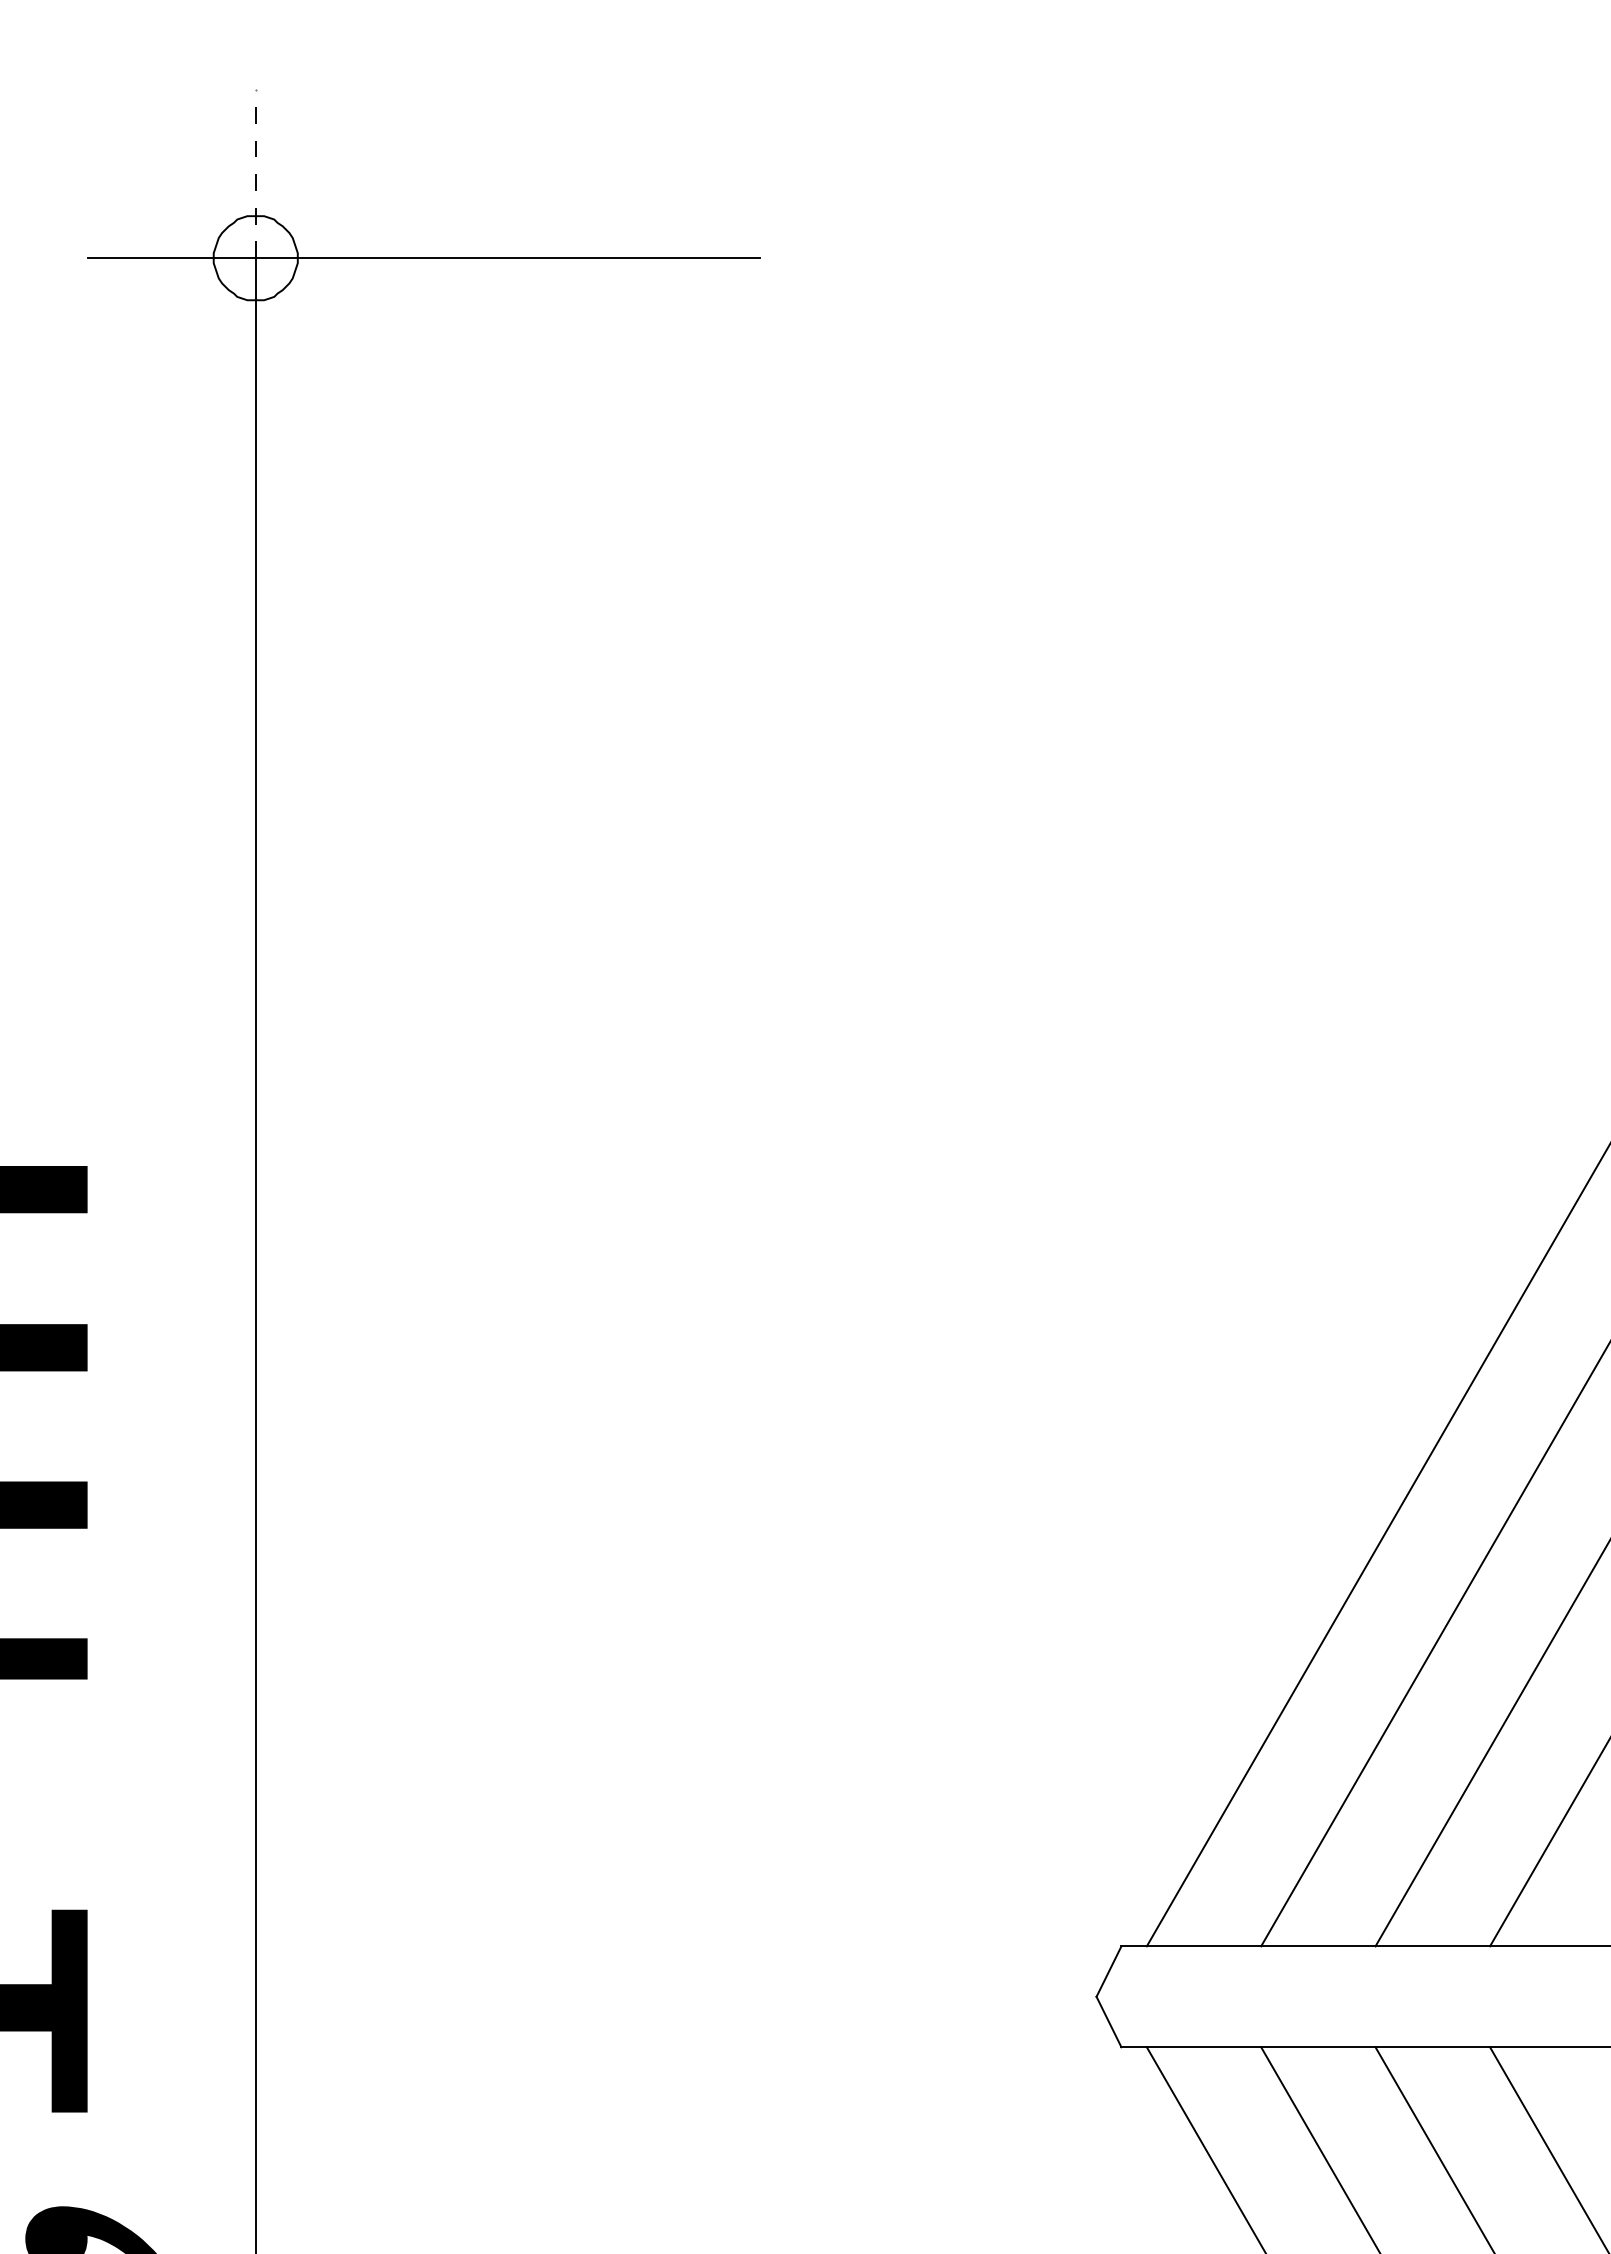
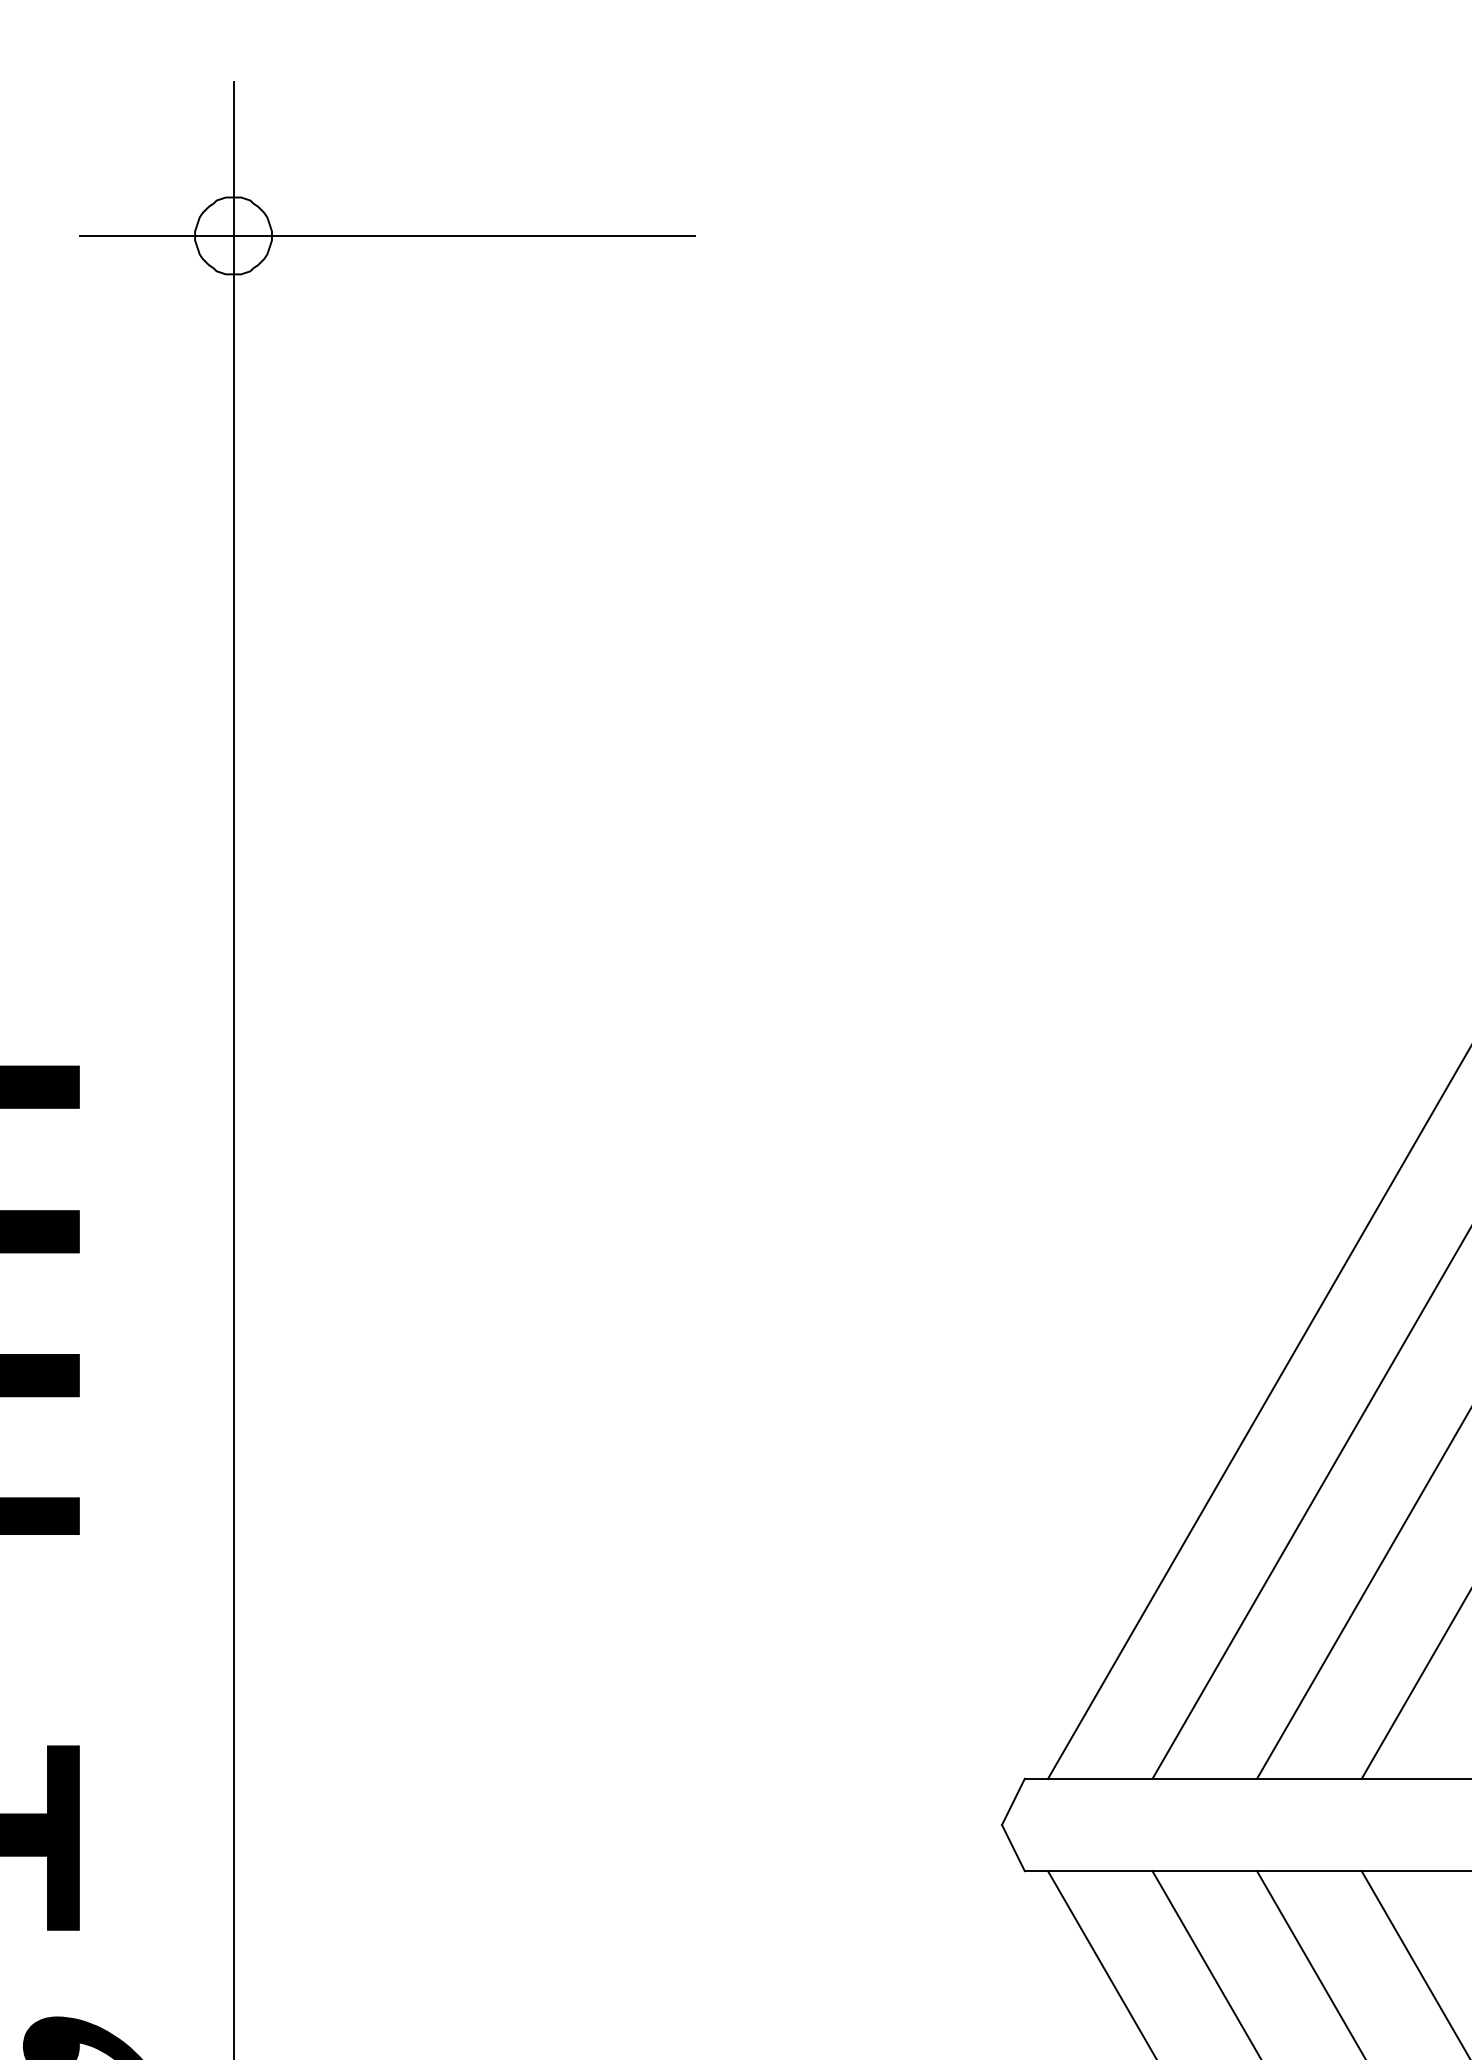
line: (255, 173) -> (233, 158), dashed -> solid

